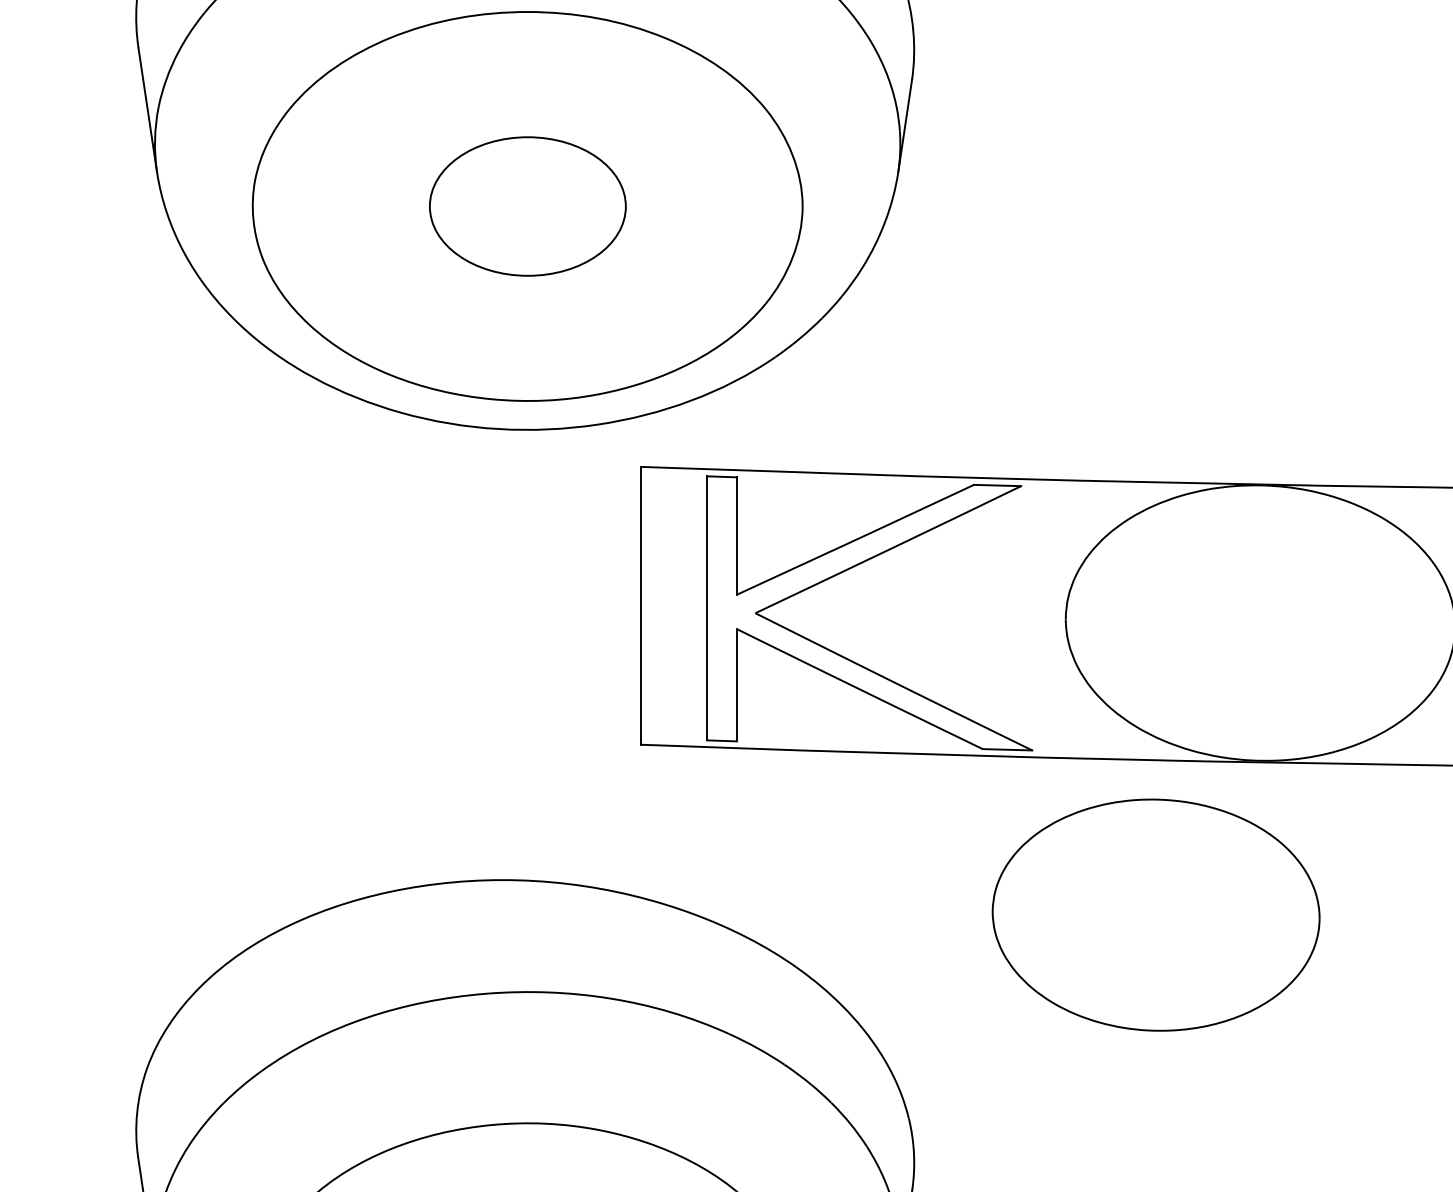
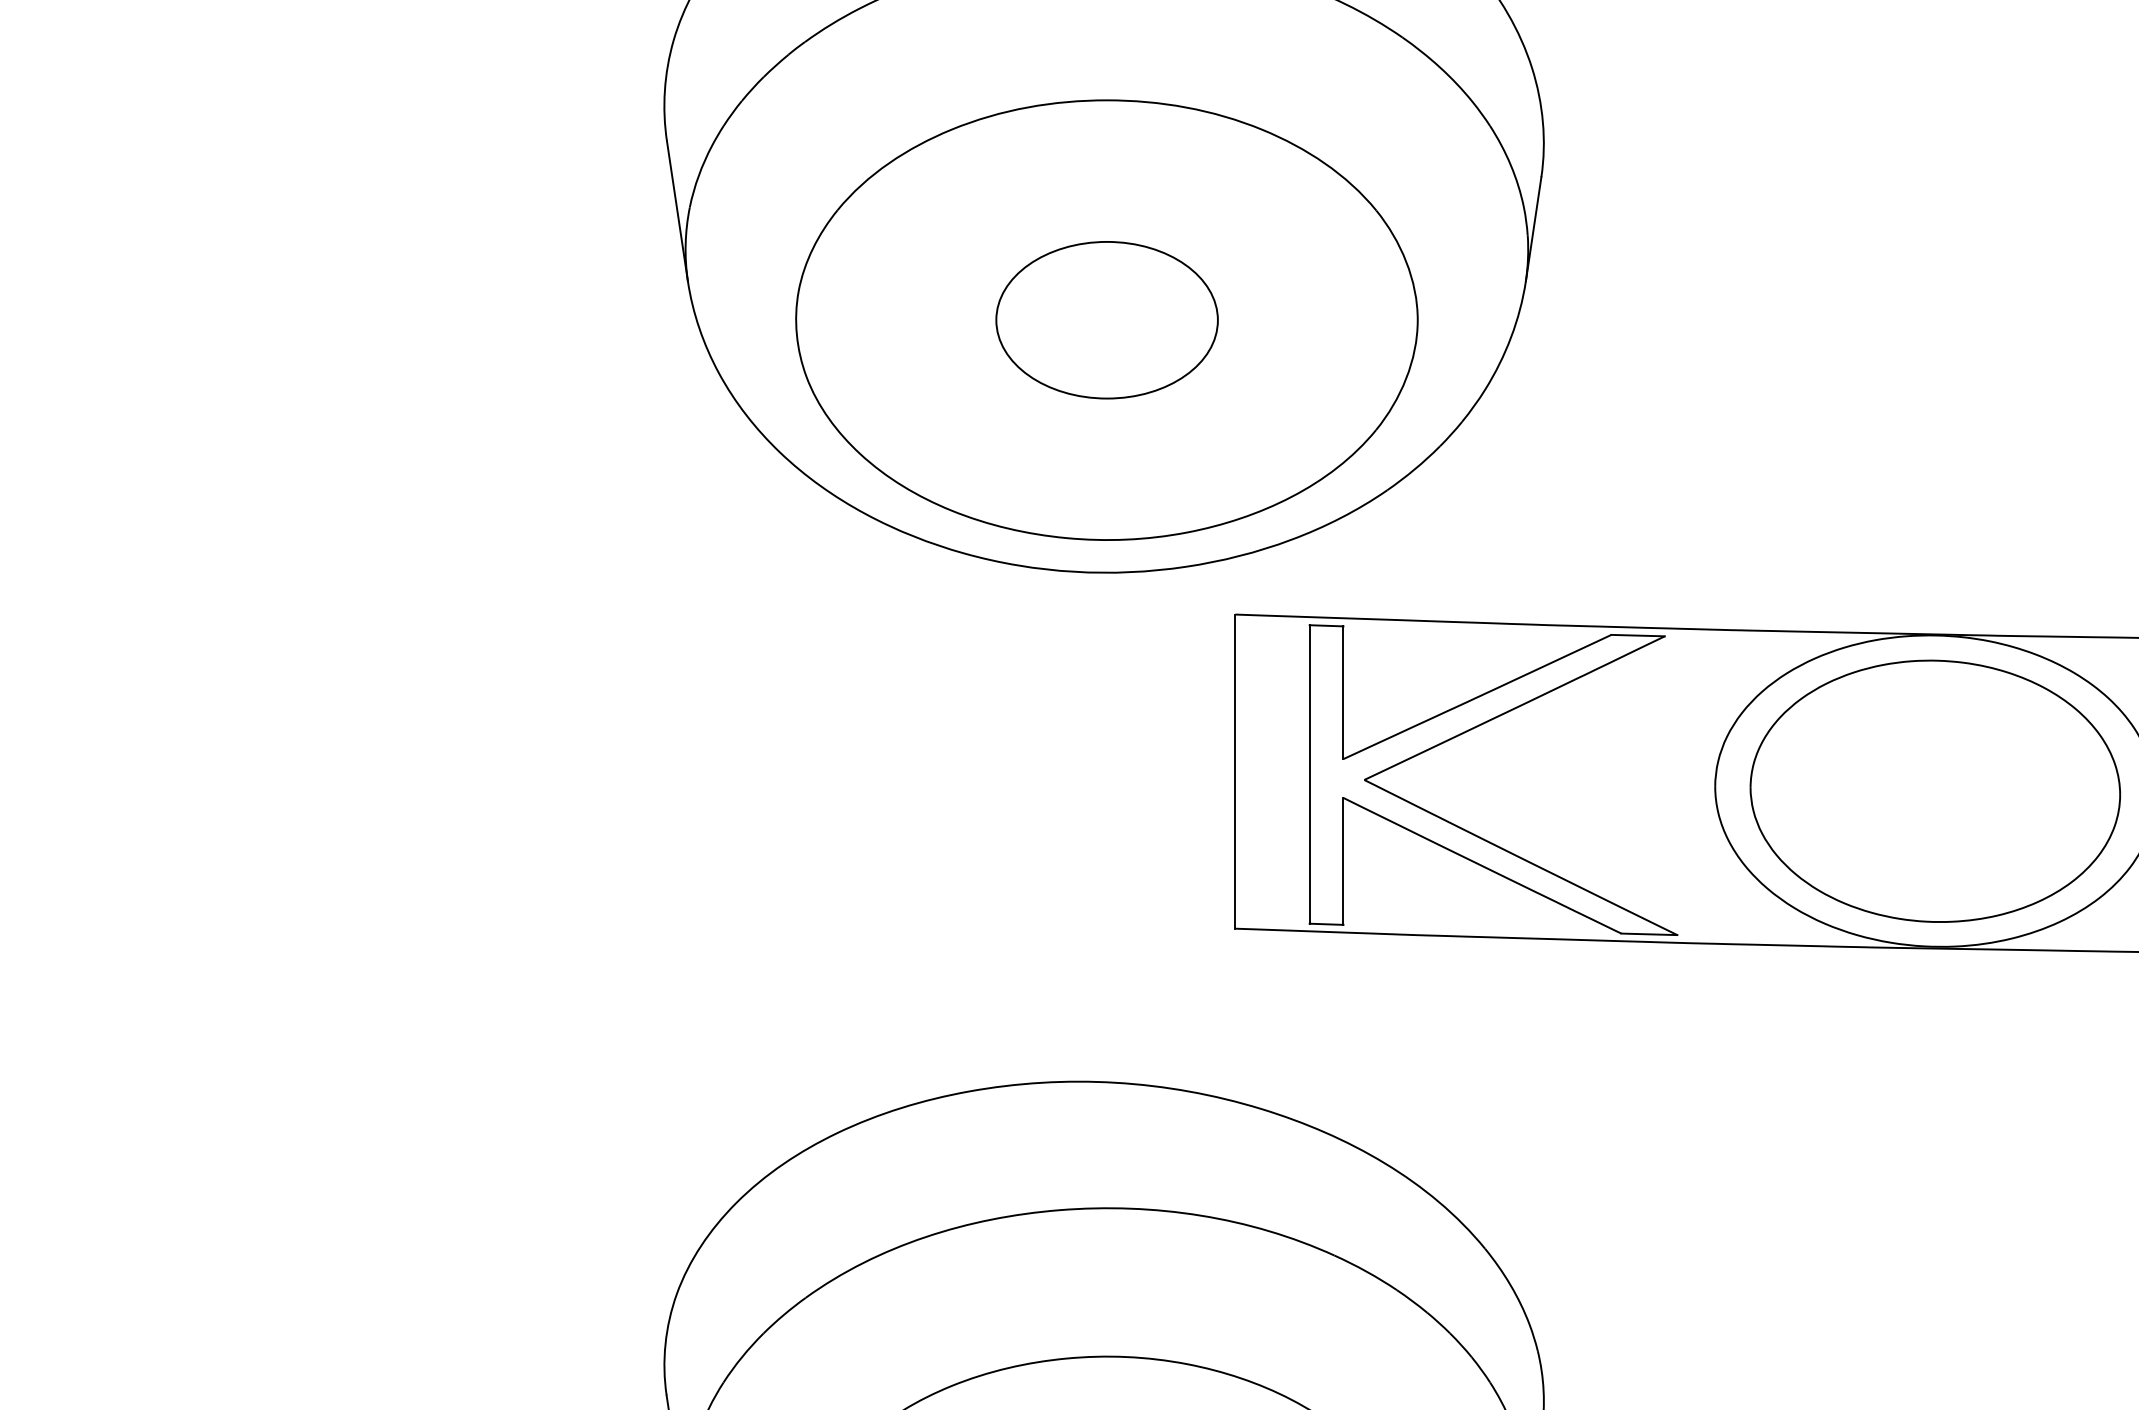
part: (1156, 914) -> (1935, 790), moved

